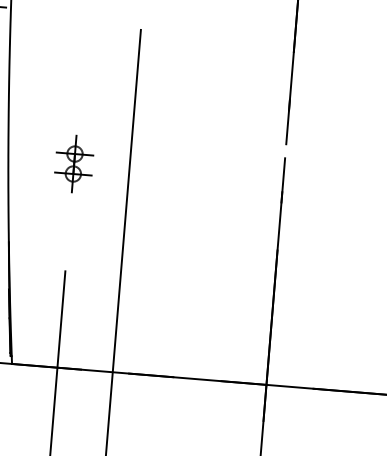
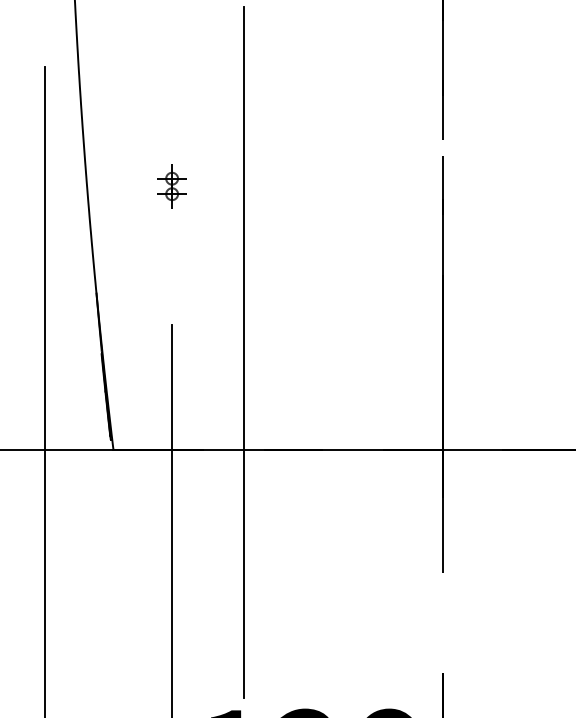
part: (73, 164) -> (171, 186), size x0.6

